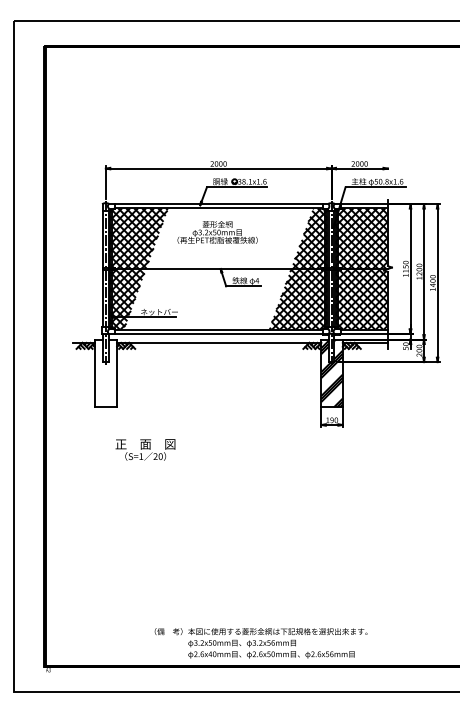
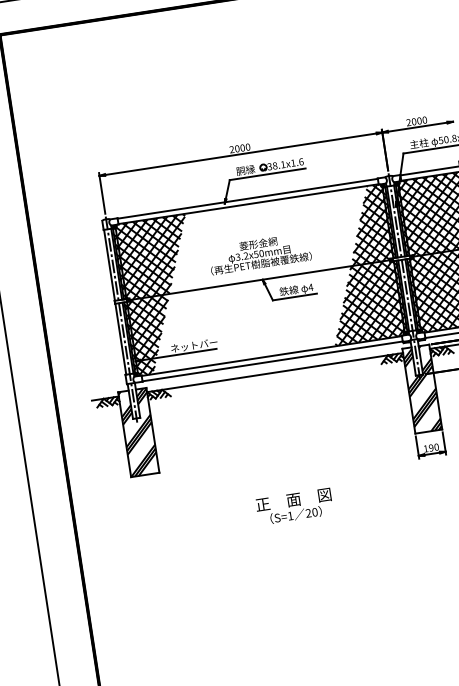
text: (217, 232) -> (259, 253), moved
hatch: (105, 373) -> (138, 432), added
text: (145, 449) -> (294, 506), moved

